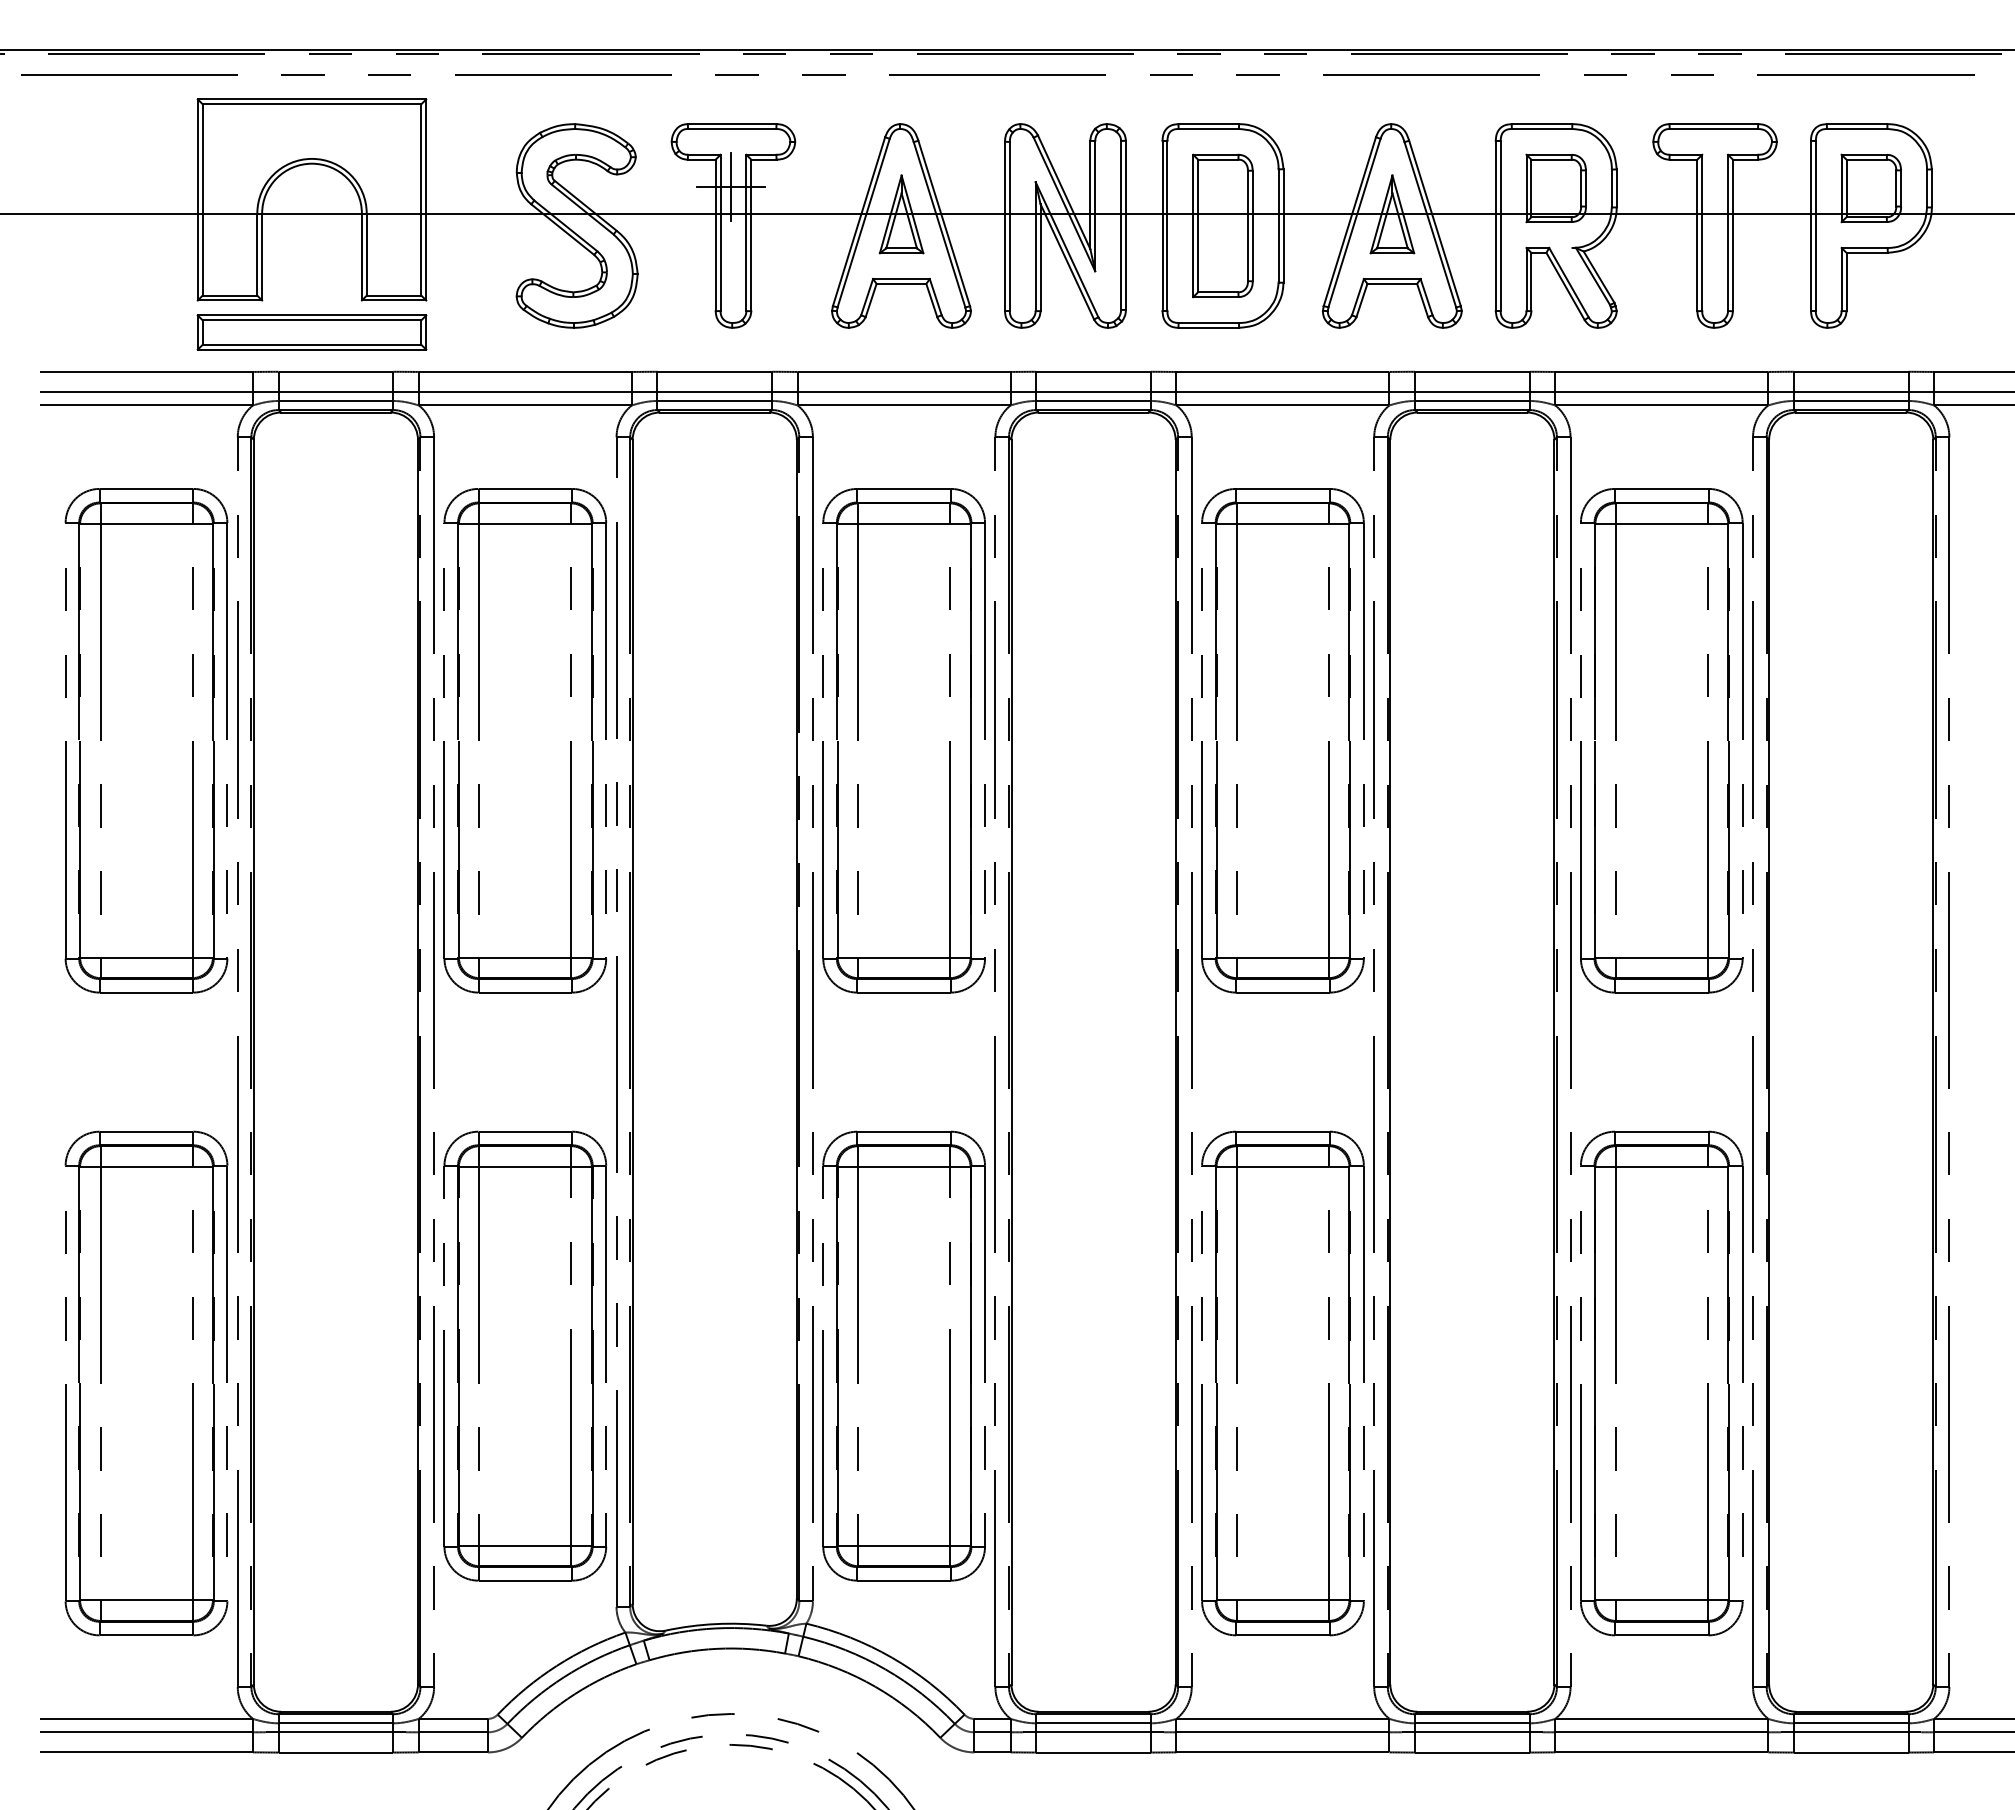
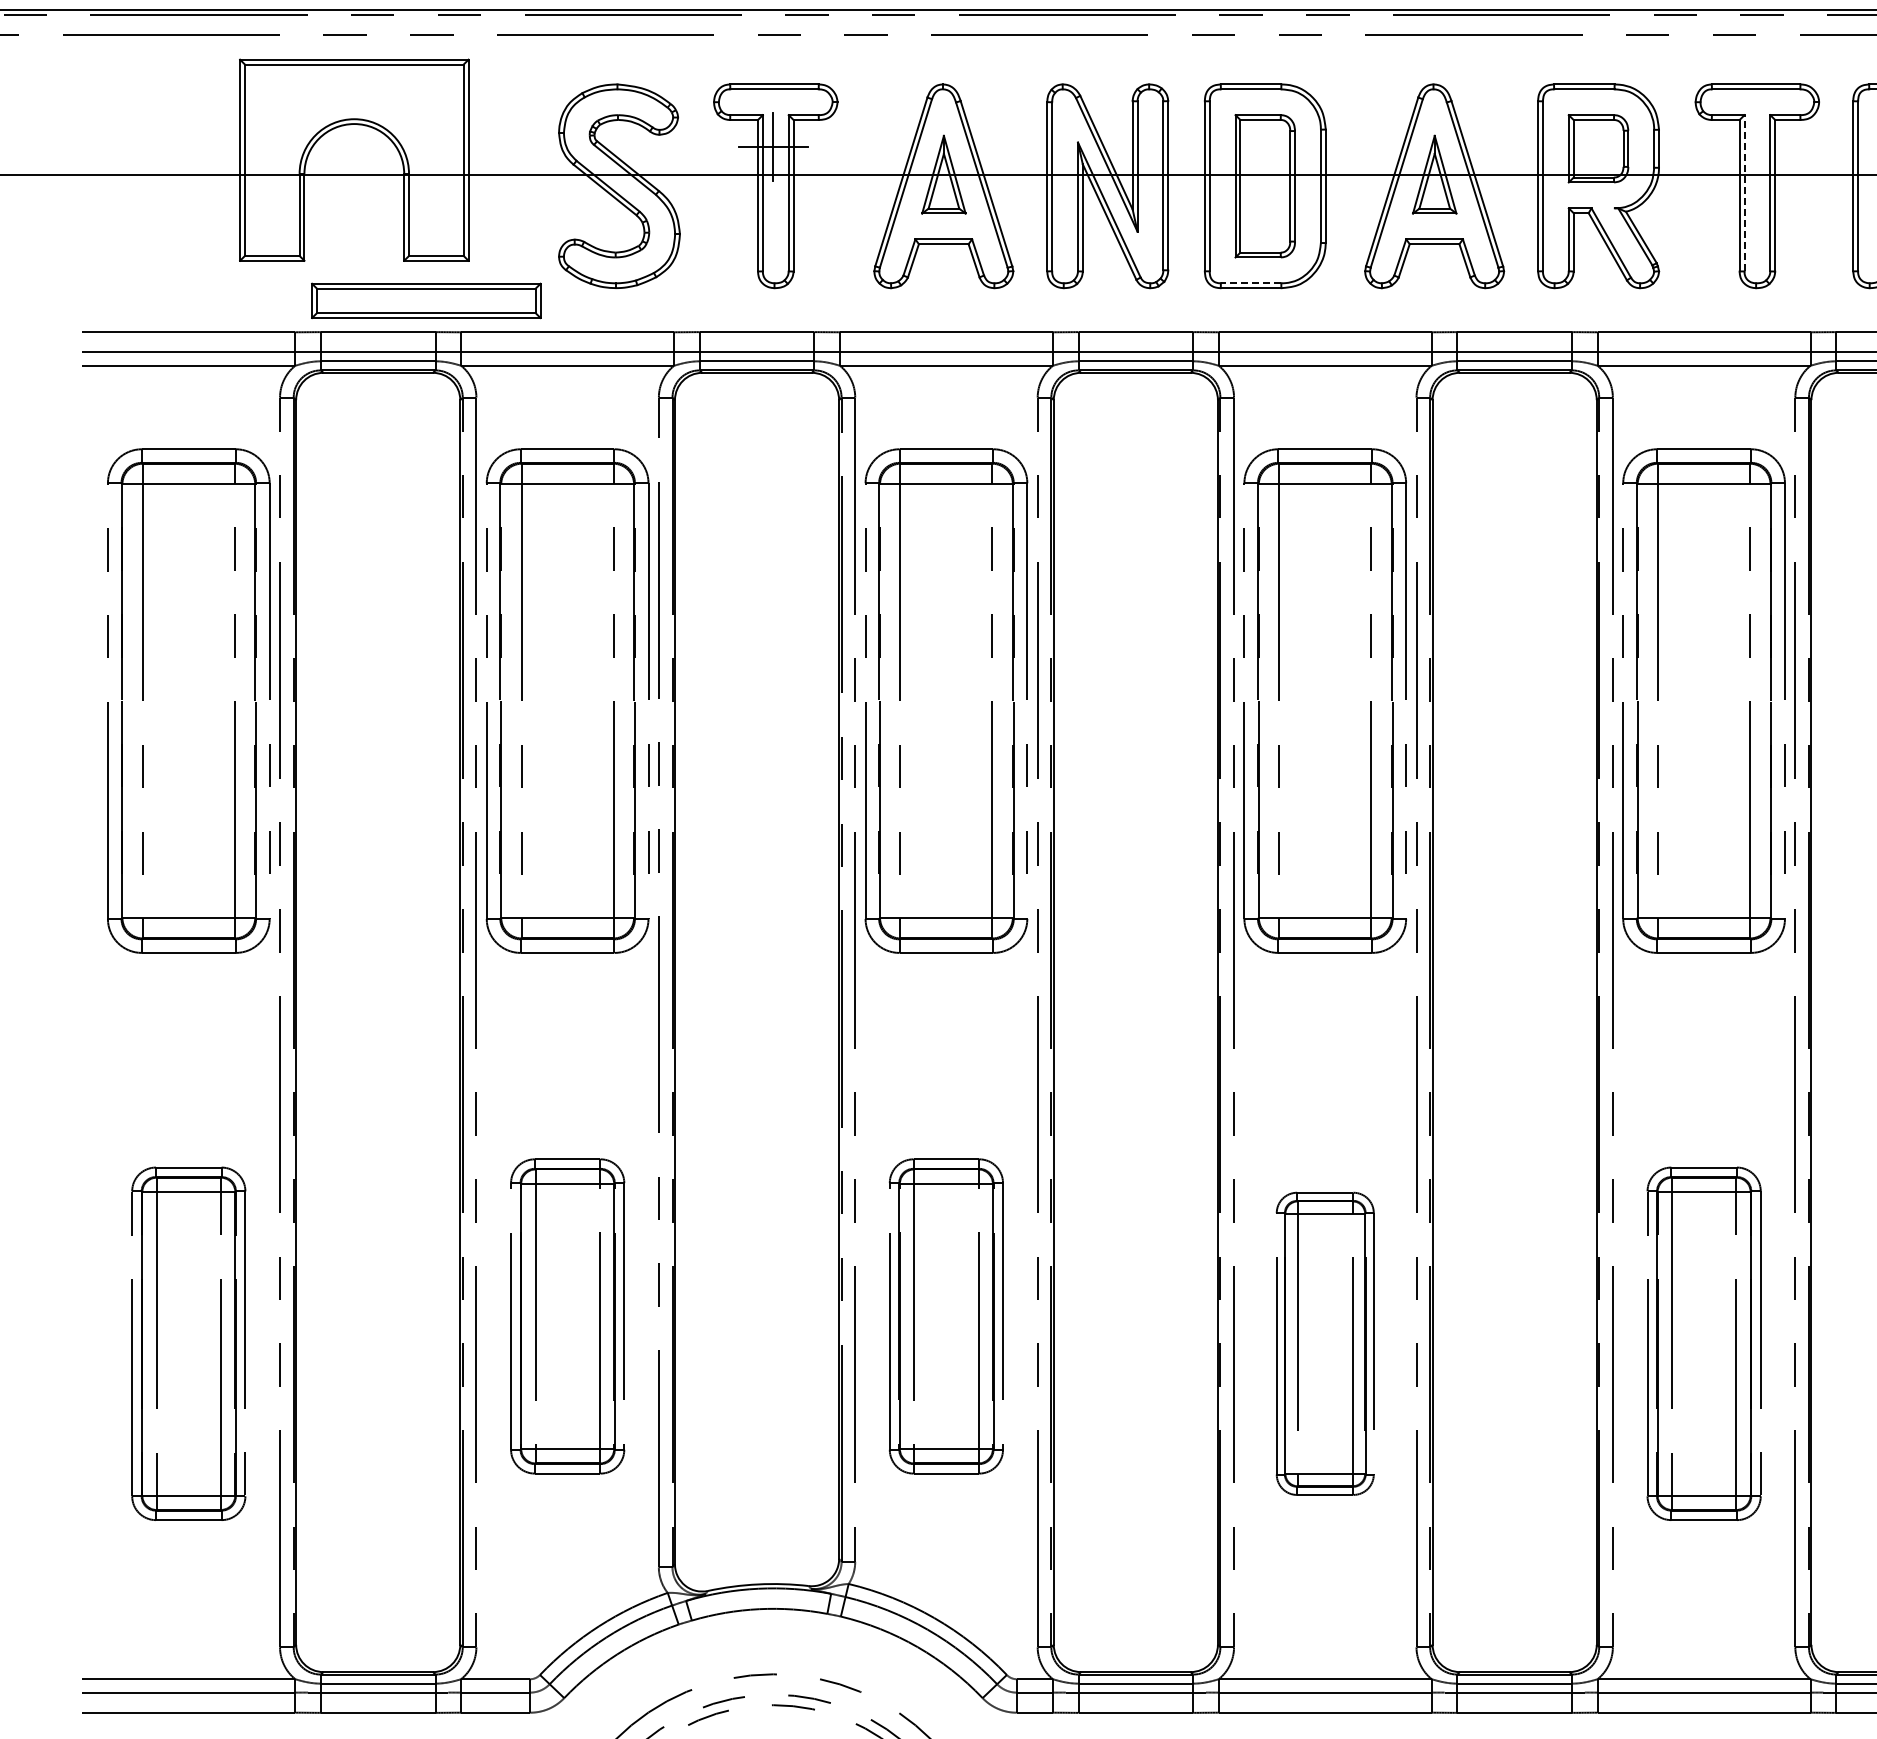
line: (1702, 232) -> (1744, 192), solid -> dashed
line: (1208, 323) -> (1250, 283), solid -> dashed
part: (311, 332) -> (425, 300), moved
part: (525, 1355) -> (567, 1315), size x0.7
part: (903, 1355) -> (945, 1315), size x0.7
part: (146, 1383) -> (188, 1343), size x0.7
part: (1282, 1383) -> (1324, 1343), size x0.6
part: (1661, 1383) -> (1703, 1343), size x0.7

